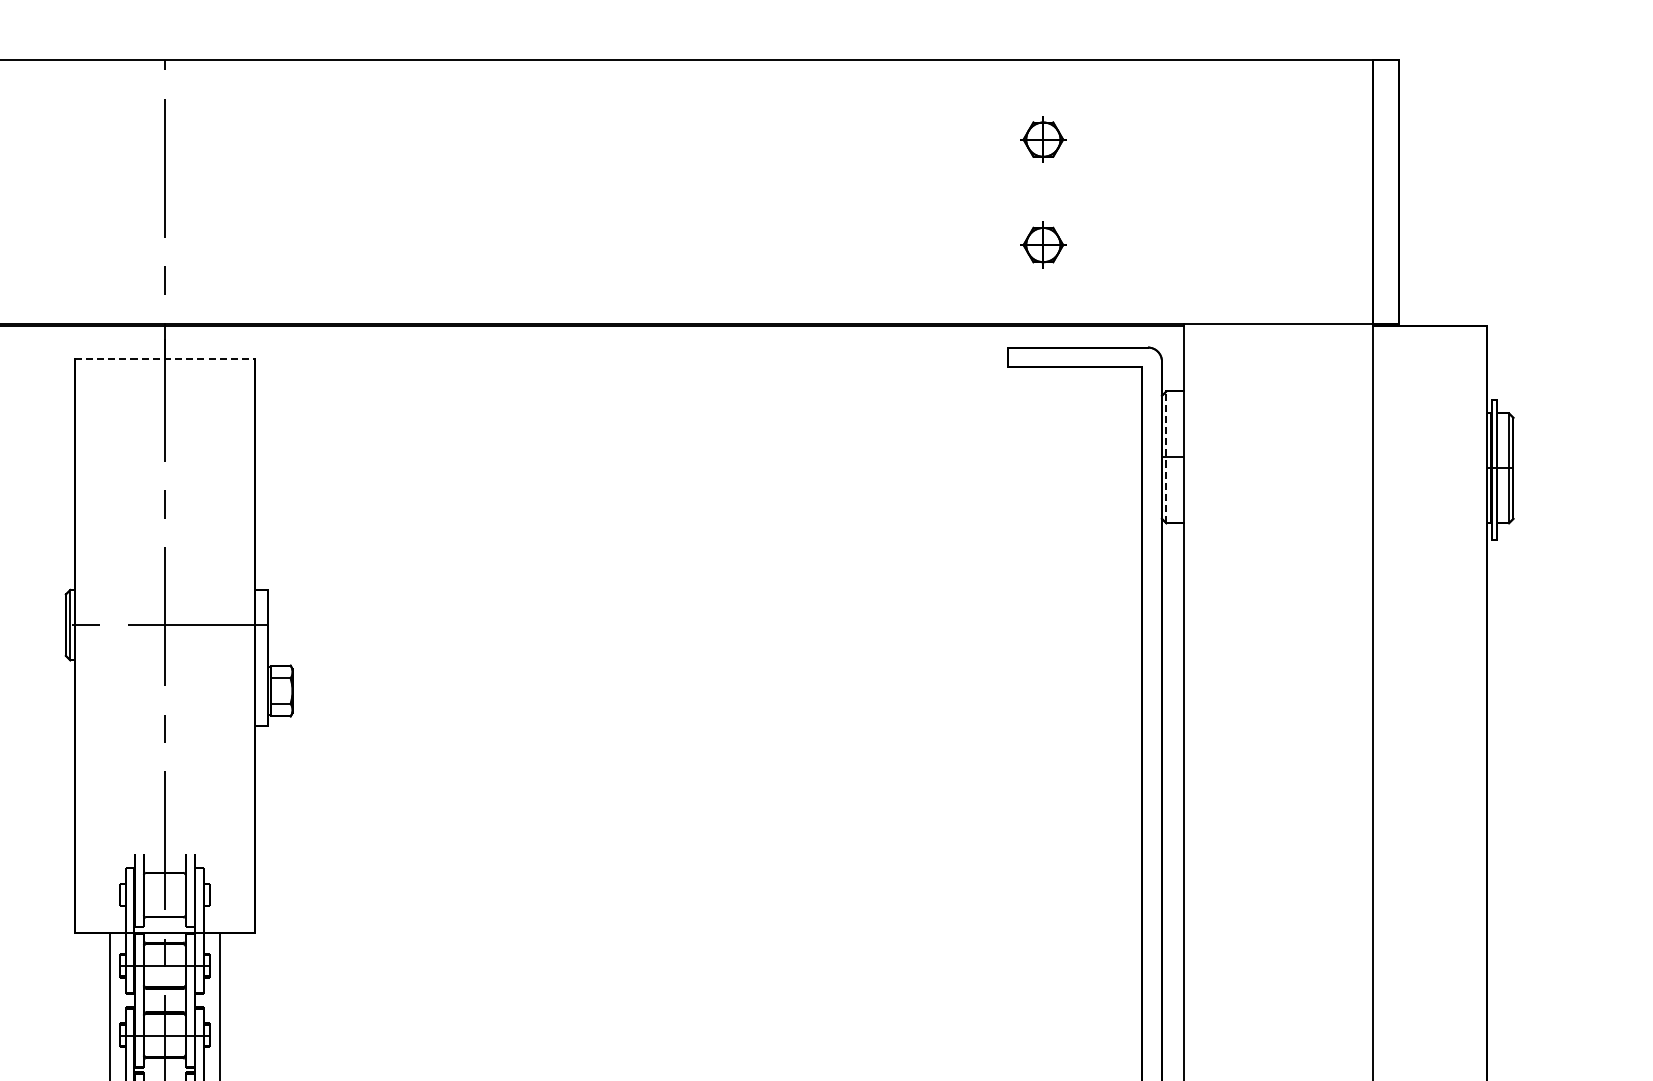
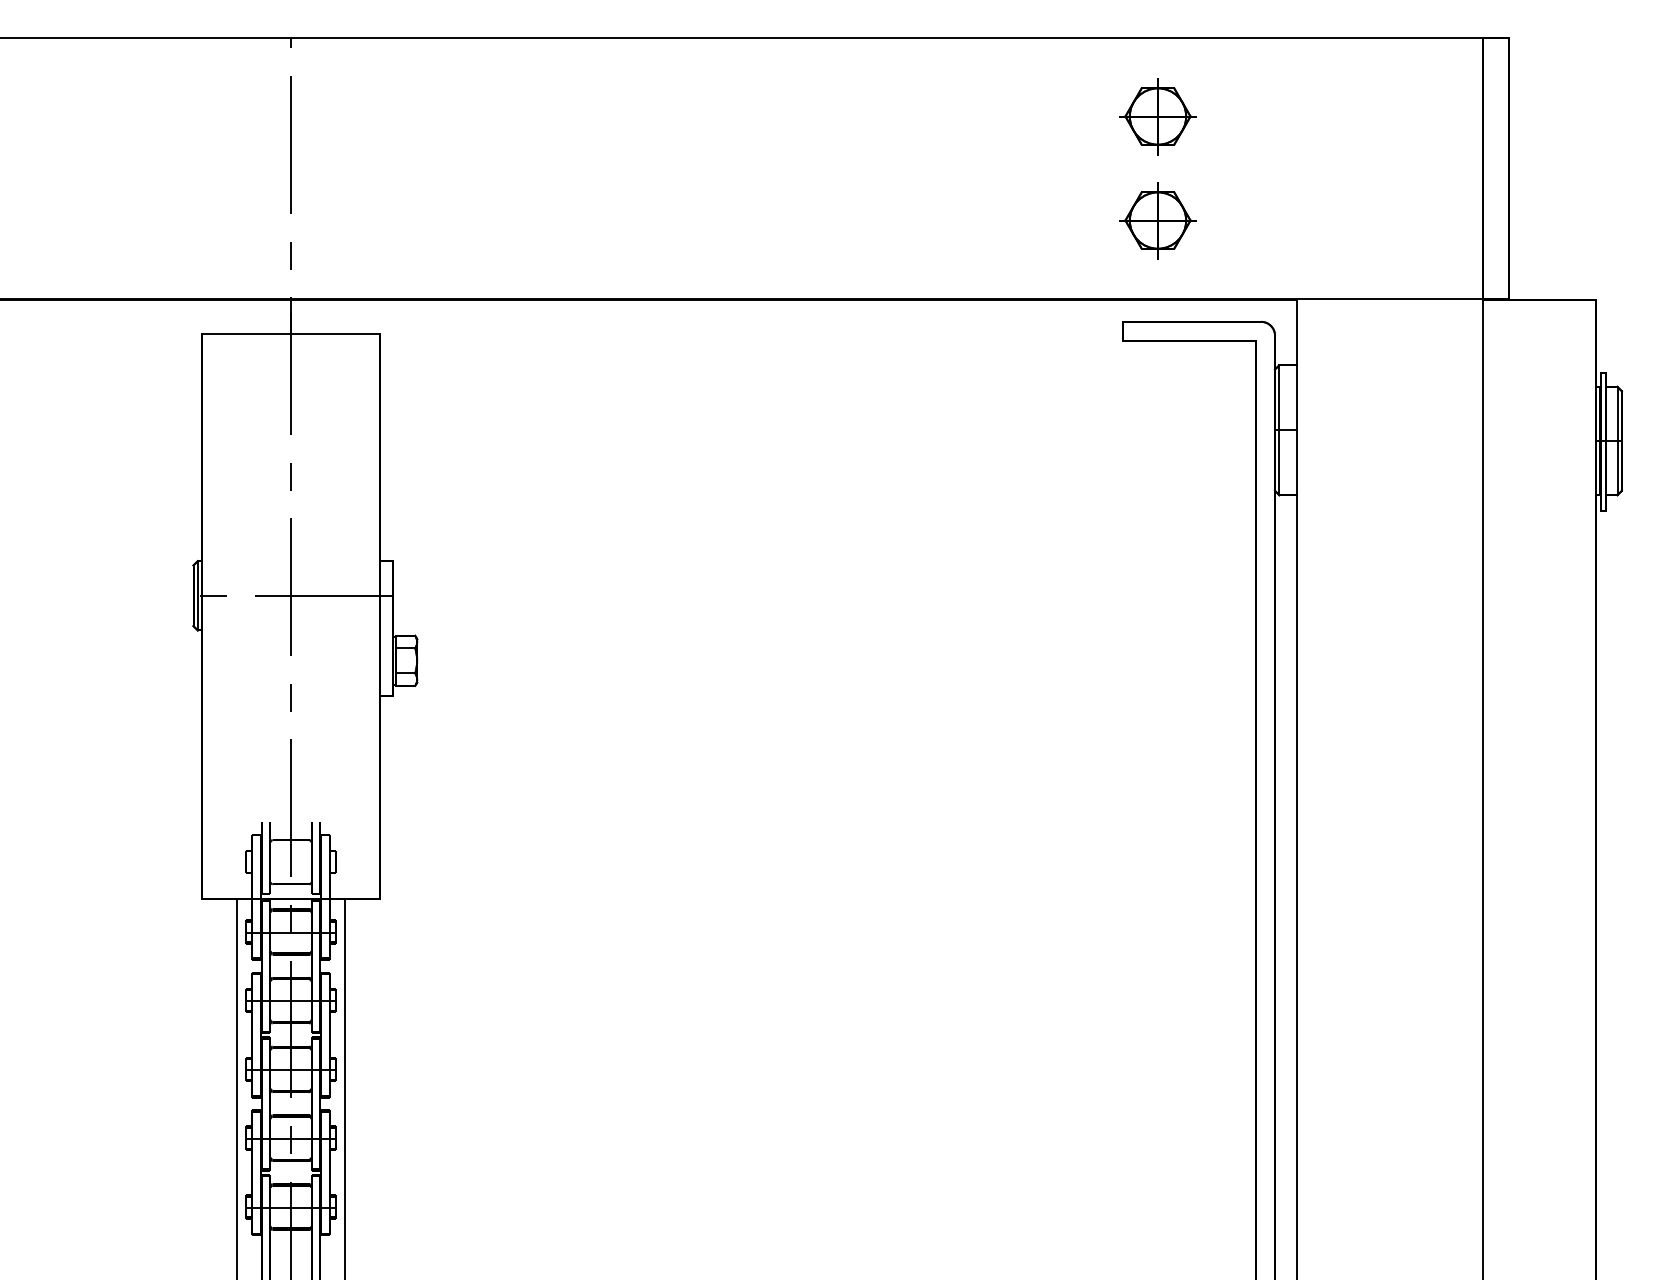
part: (1042, 139) -> (1157, 116), size x1.67
part: (1042, 244) -> (1157, 220), size x1.67
line: (165, 359) -> (291, 333), dashed -> solid
line: (1166, 456) -> (1279, 429), dashed -> solid

